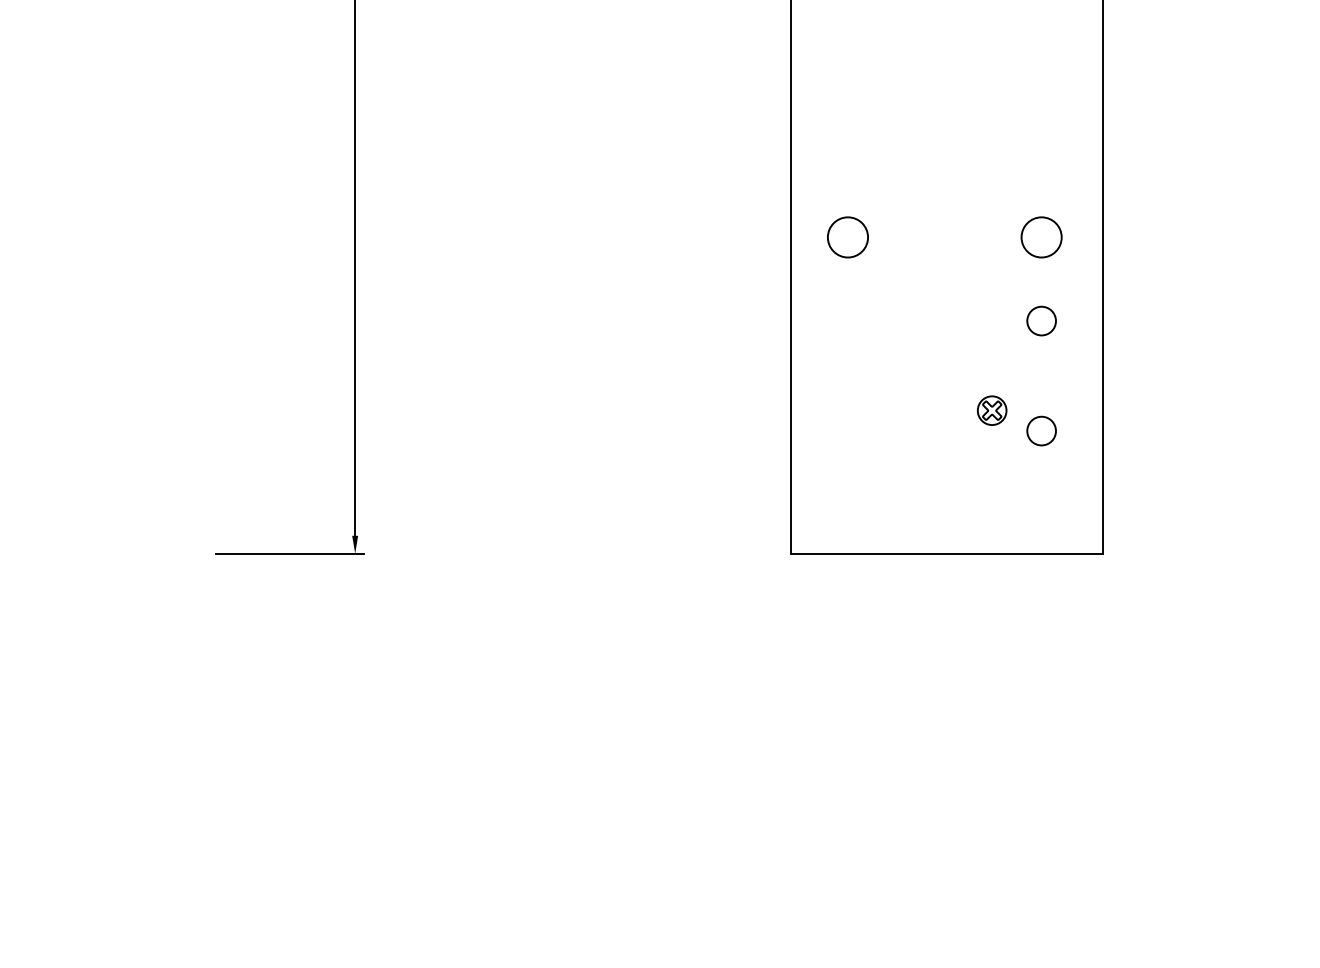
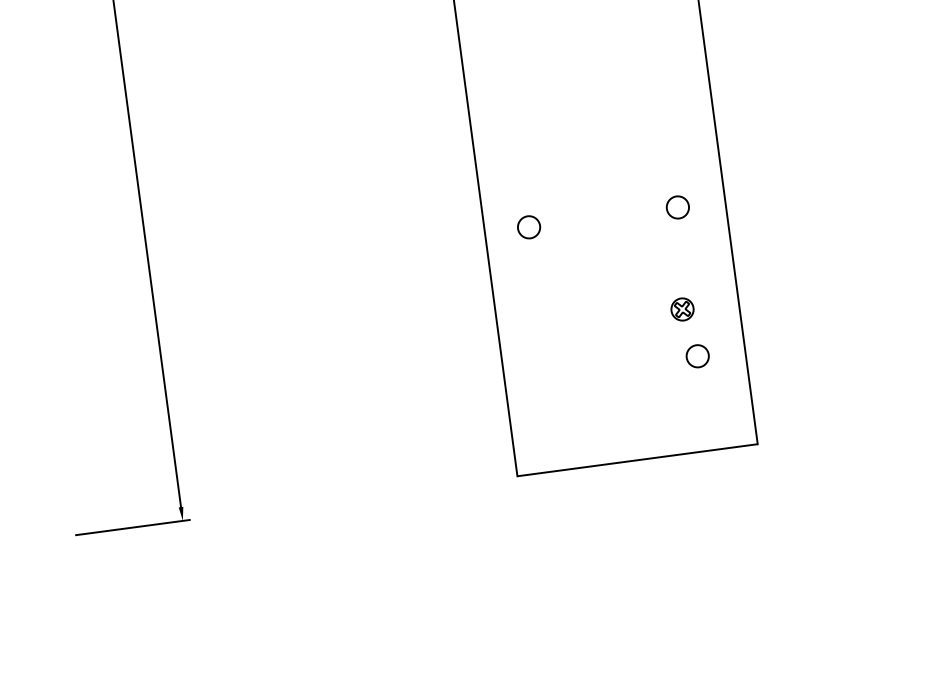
circle: (847, 237) -> (528, 227), size x0.71
circle: (1041, 237) -> (677, 207), size x0.71
circle: (1041, 320) -> (686, 271), removed
part: (991, 410) -> (682, 309), moved

